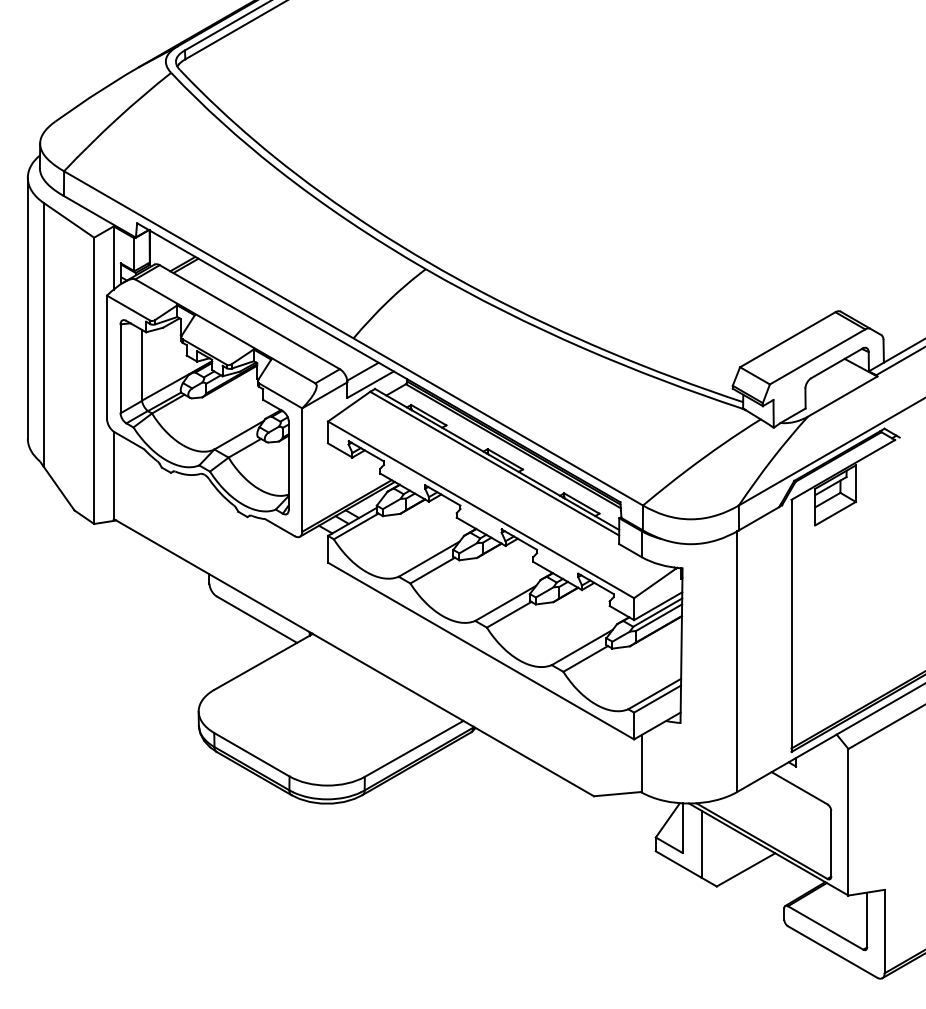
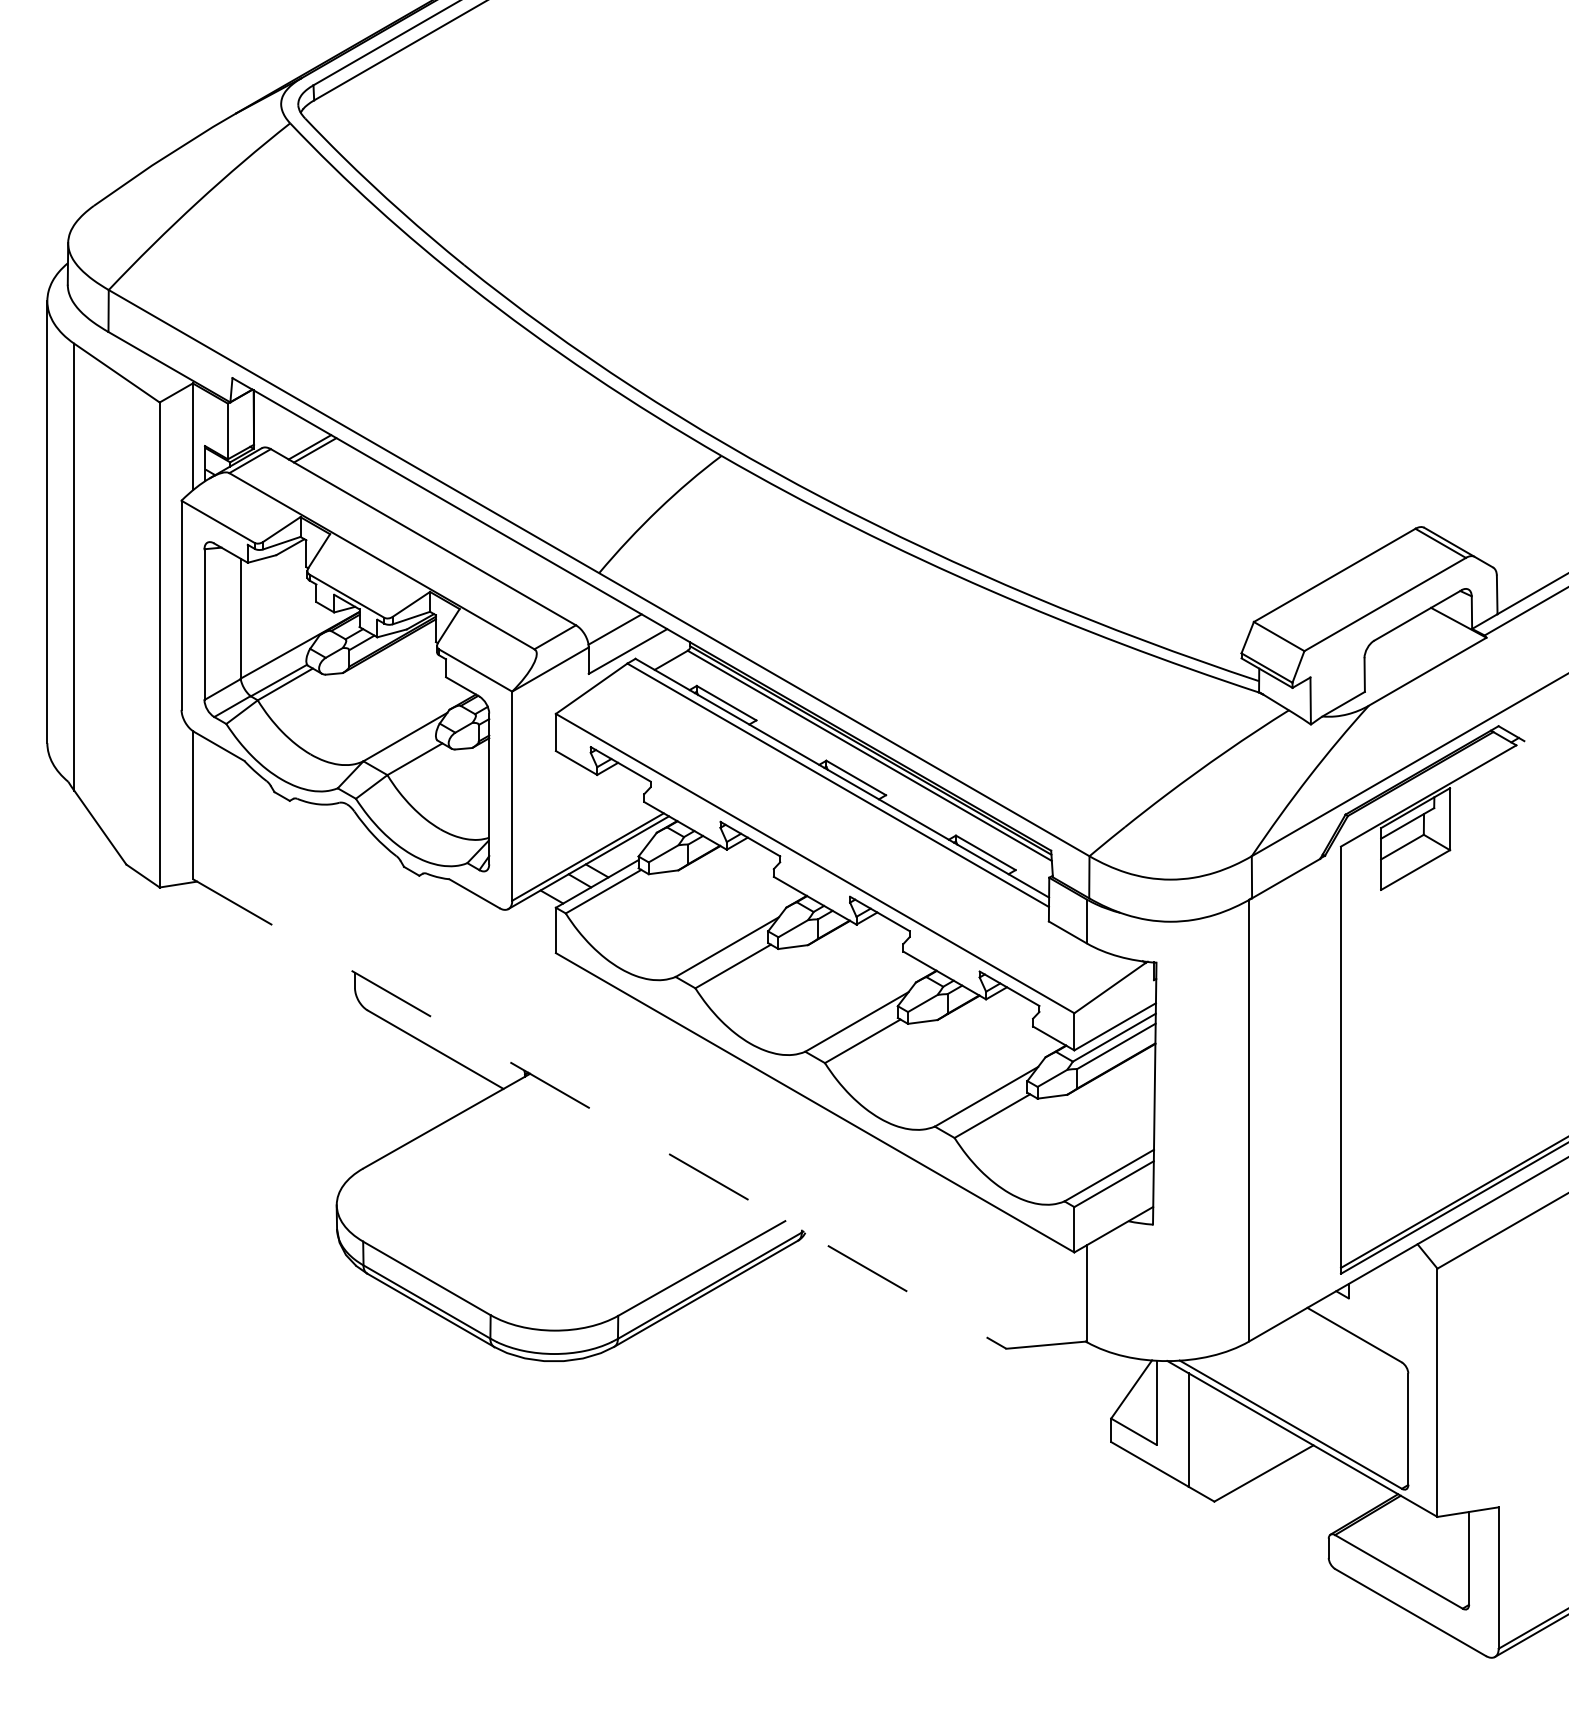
line: (354, 657) -> (600, 1113), solid -> dashed

